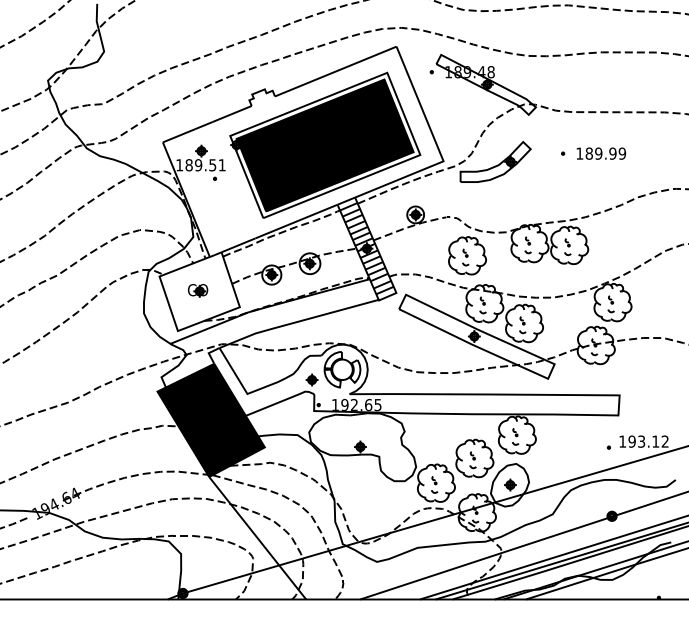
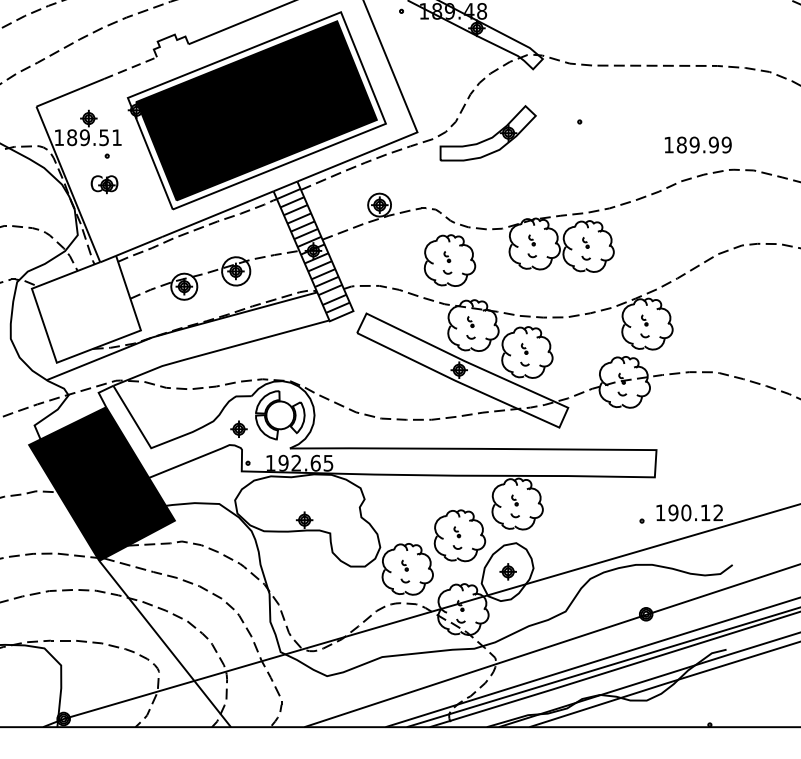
line: (232, 113) -> (130, 67), solid -> dashed
text: (601, 153) -> (698, 144), moved
part: (198, 290) -> (105, 184), moved
text: (641, 441) -> (686, 512), 193.12 -> 190.12

